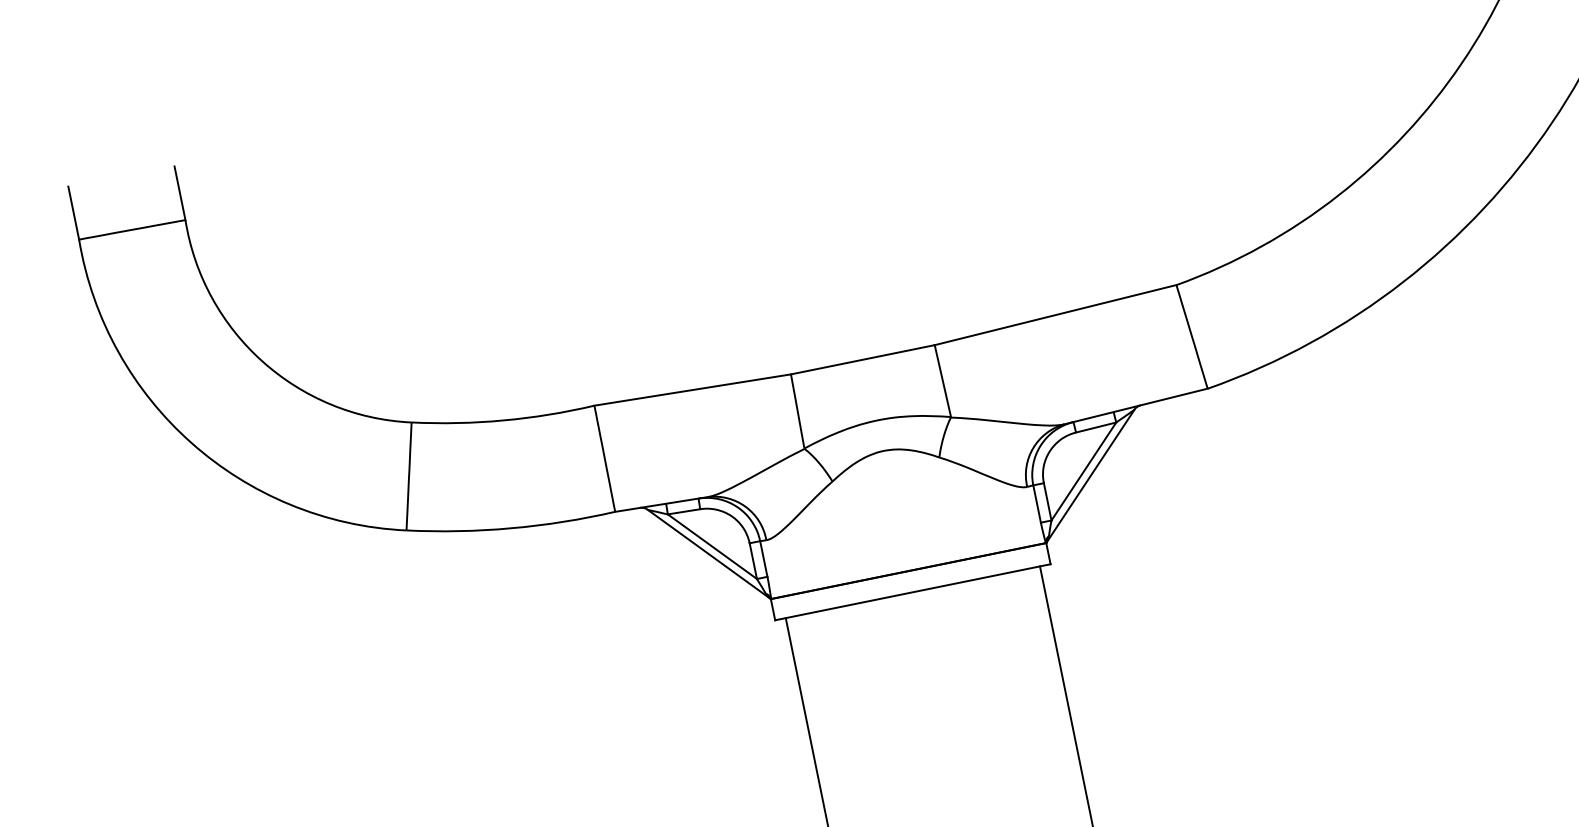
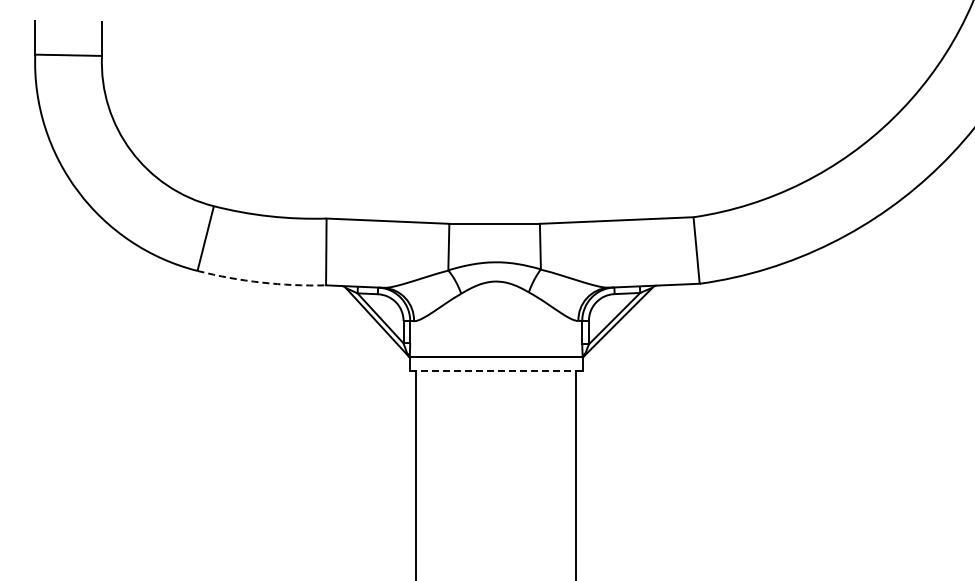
arc: (511, 528) -> (261, 282), solid -> dashed
line: (913, 591) -> (496, 370), solid -> dashed

